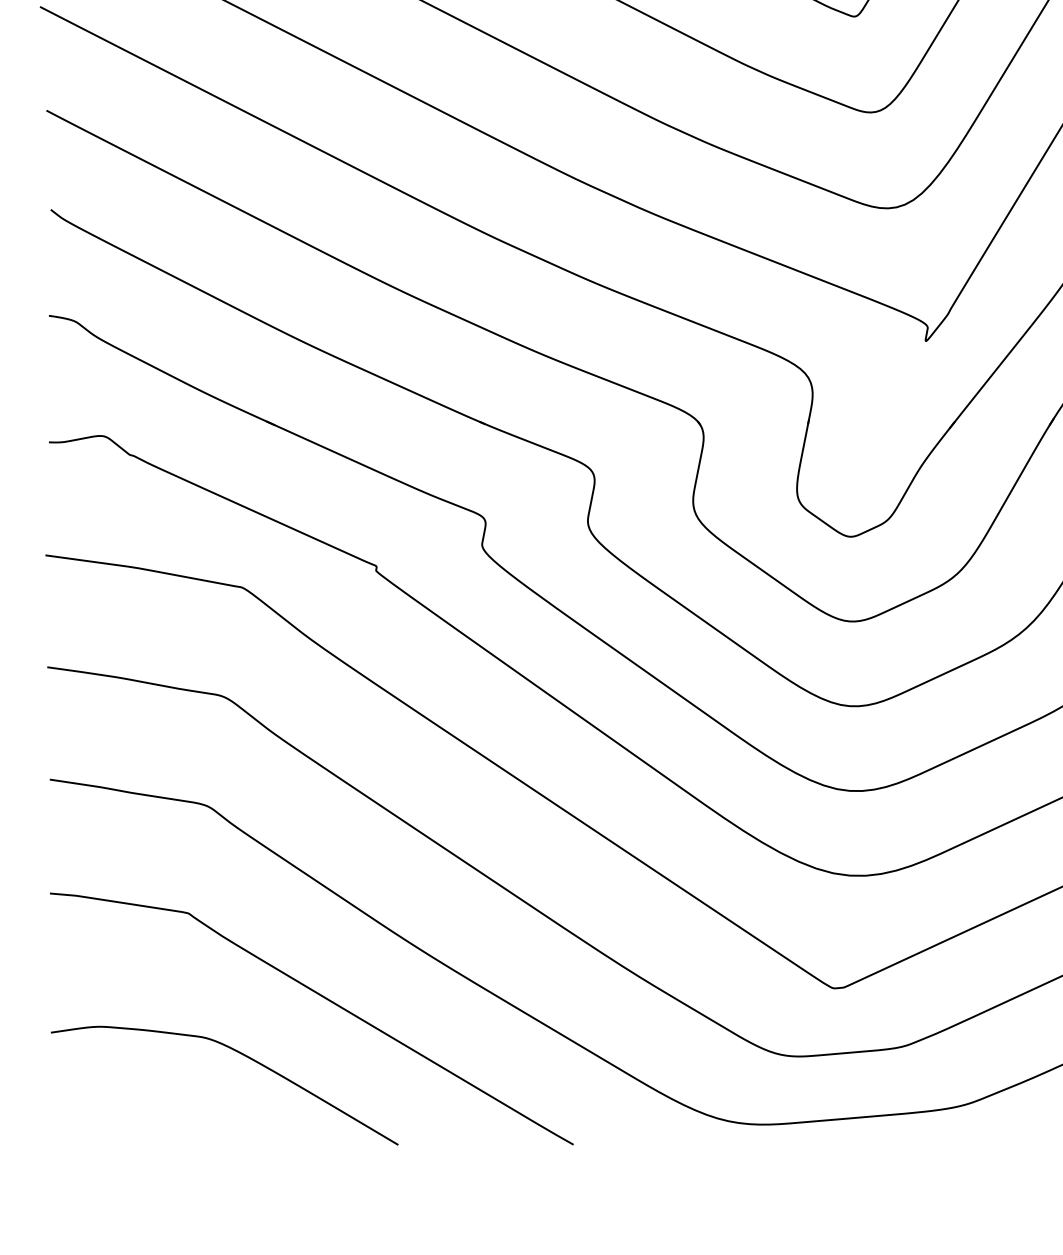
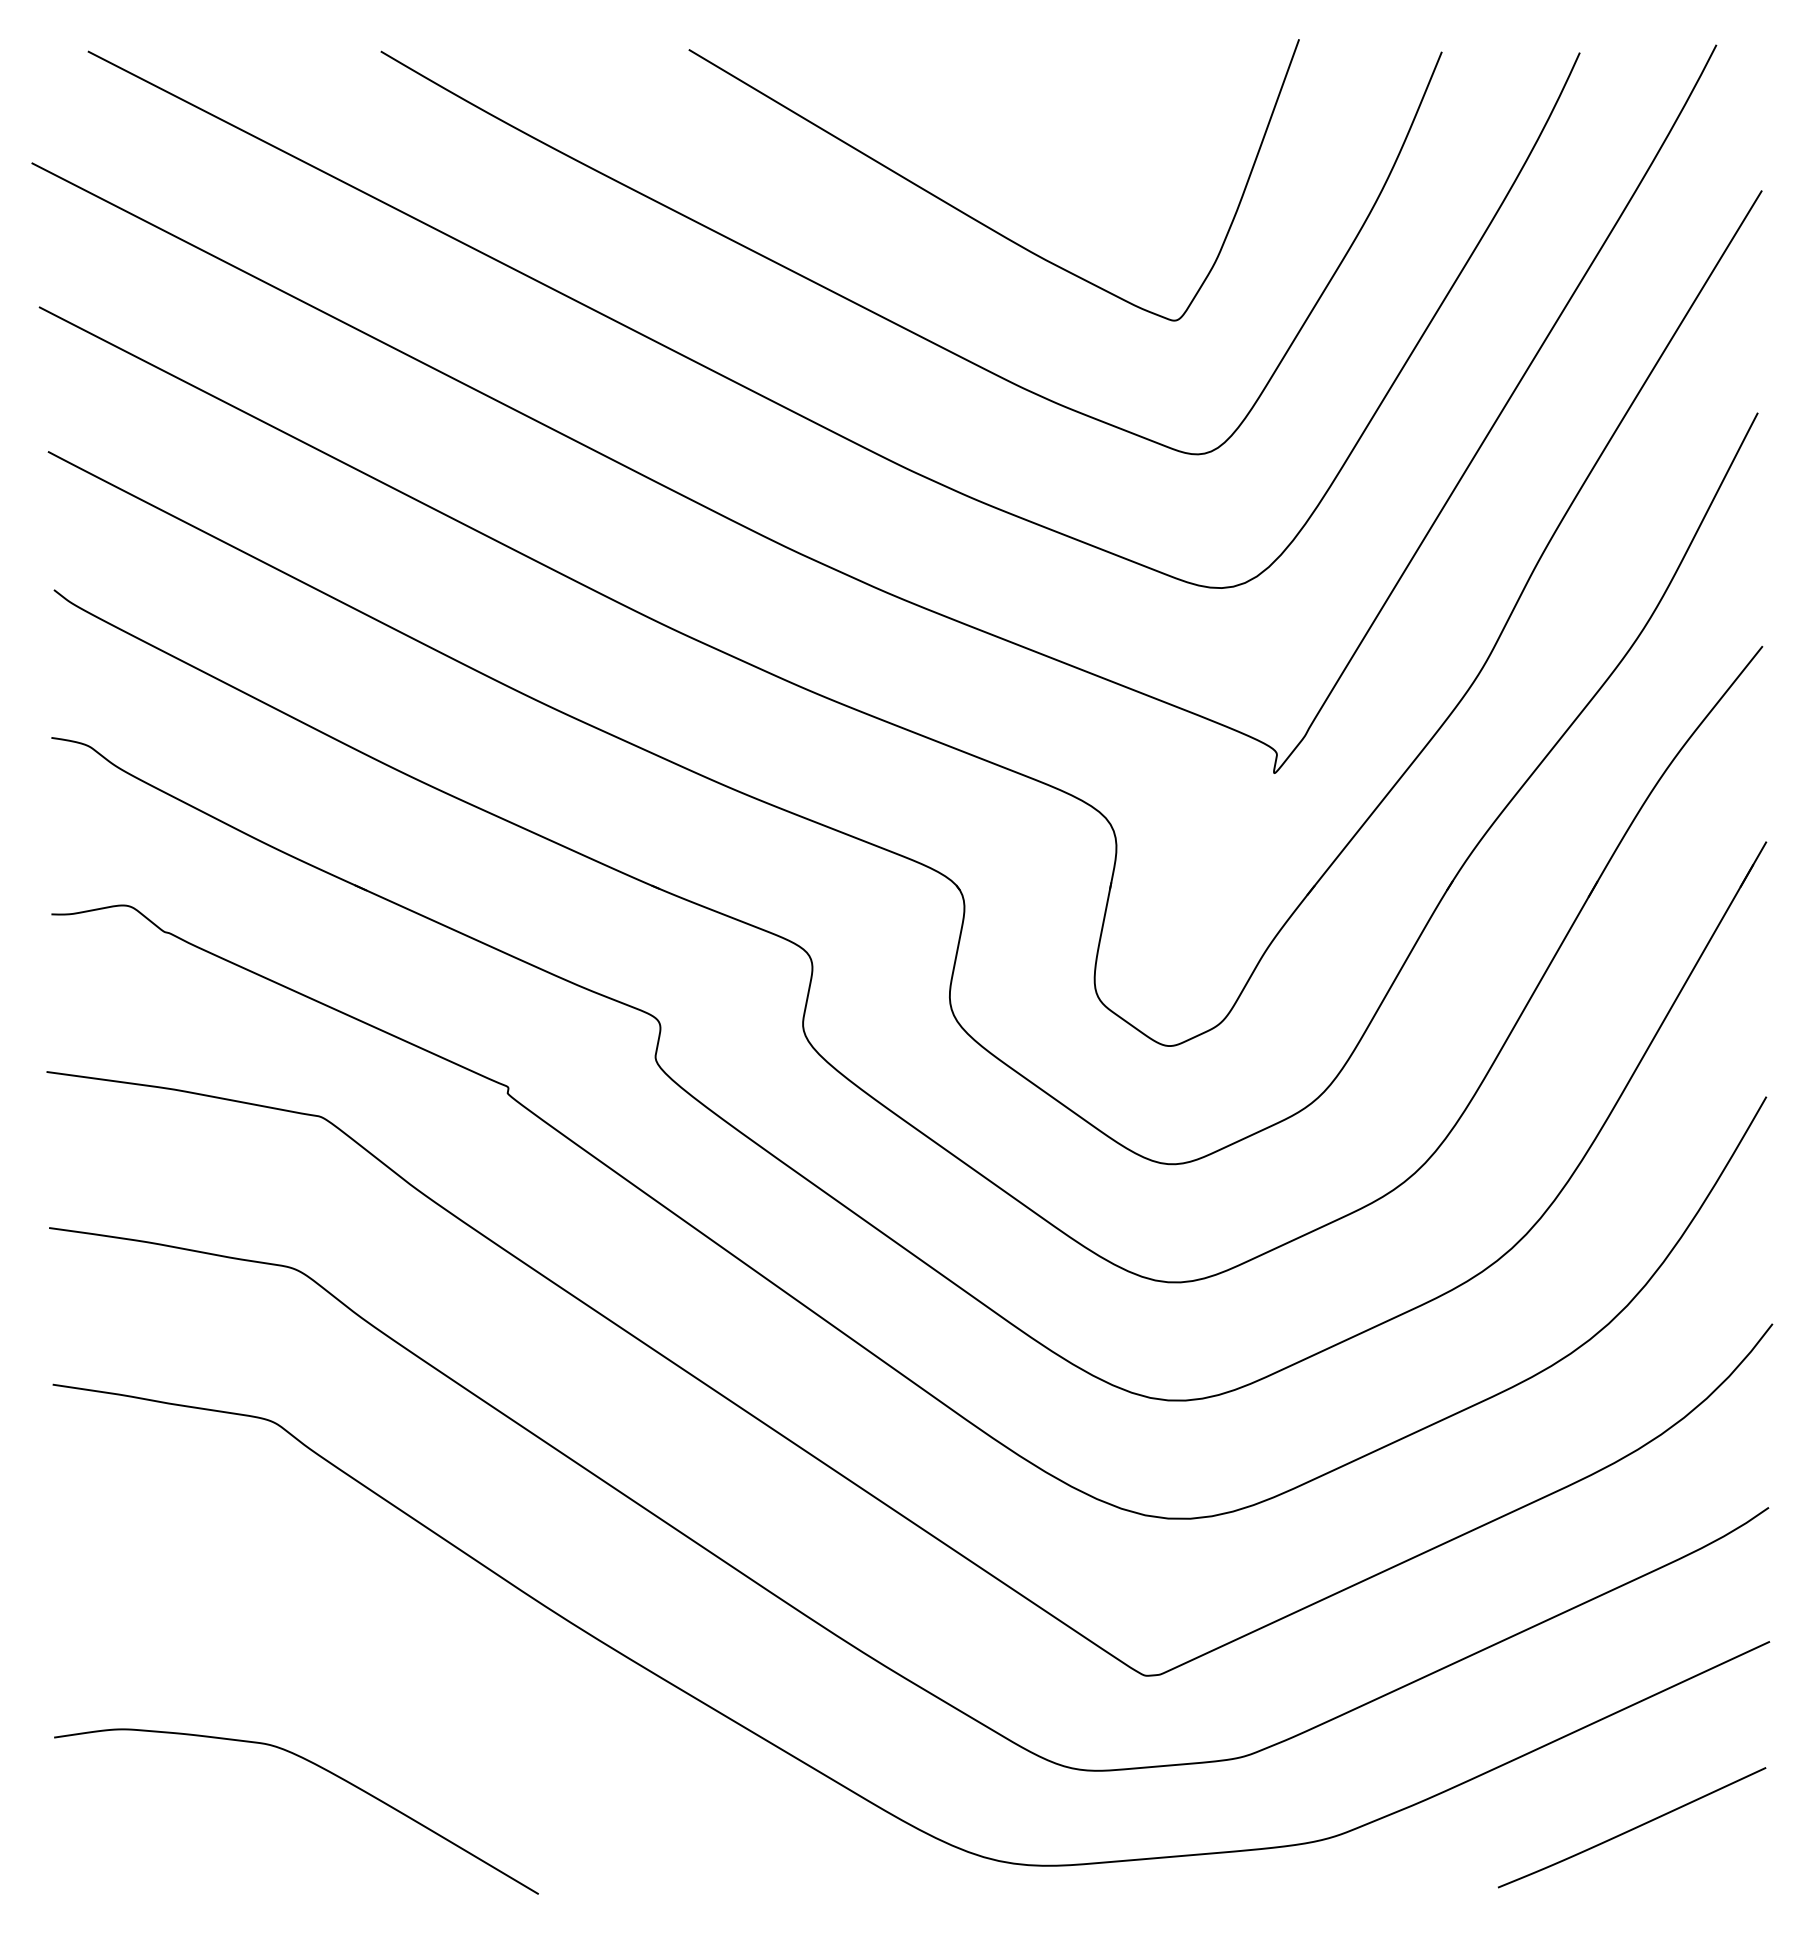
curve: (322, 997) -> (433, 1688), removed

